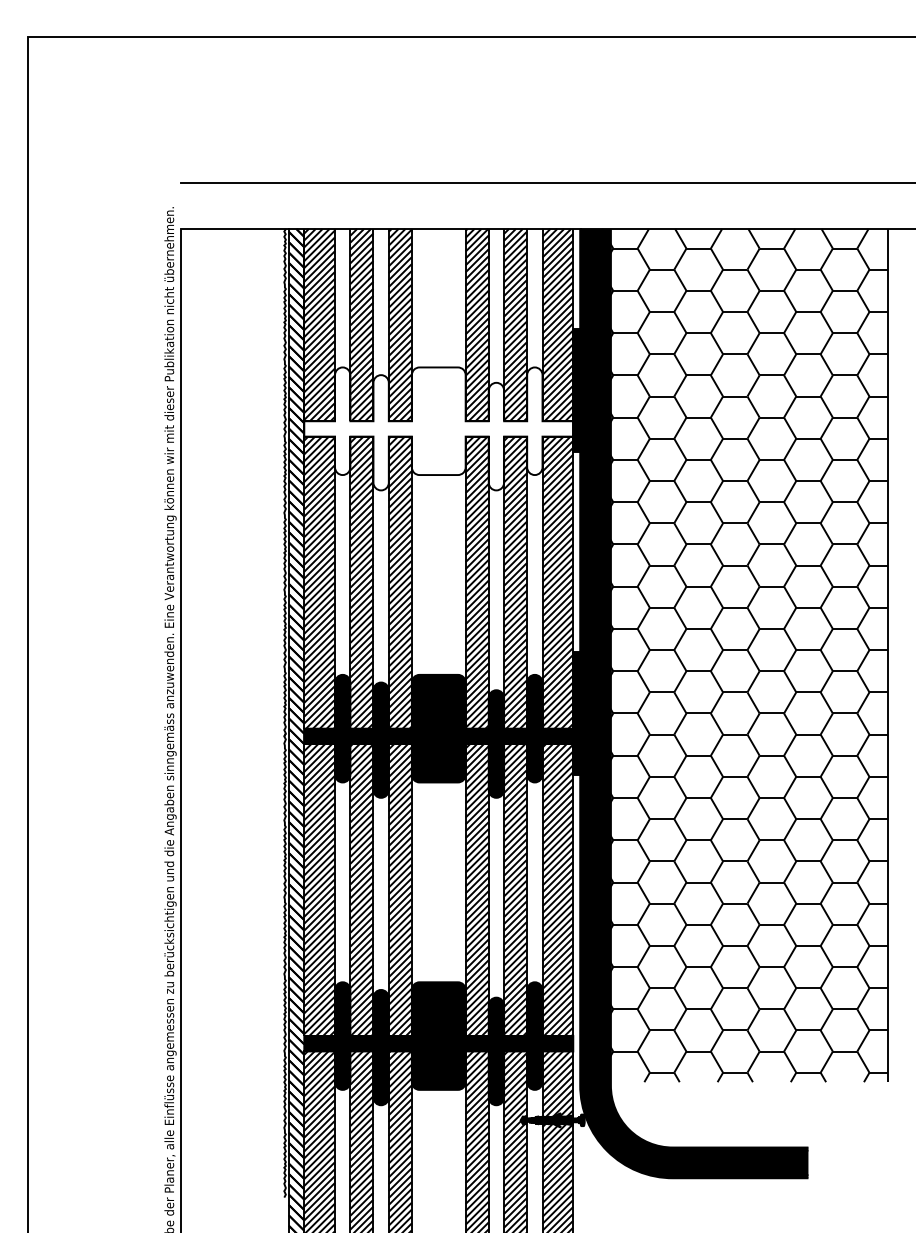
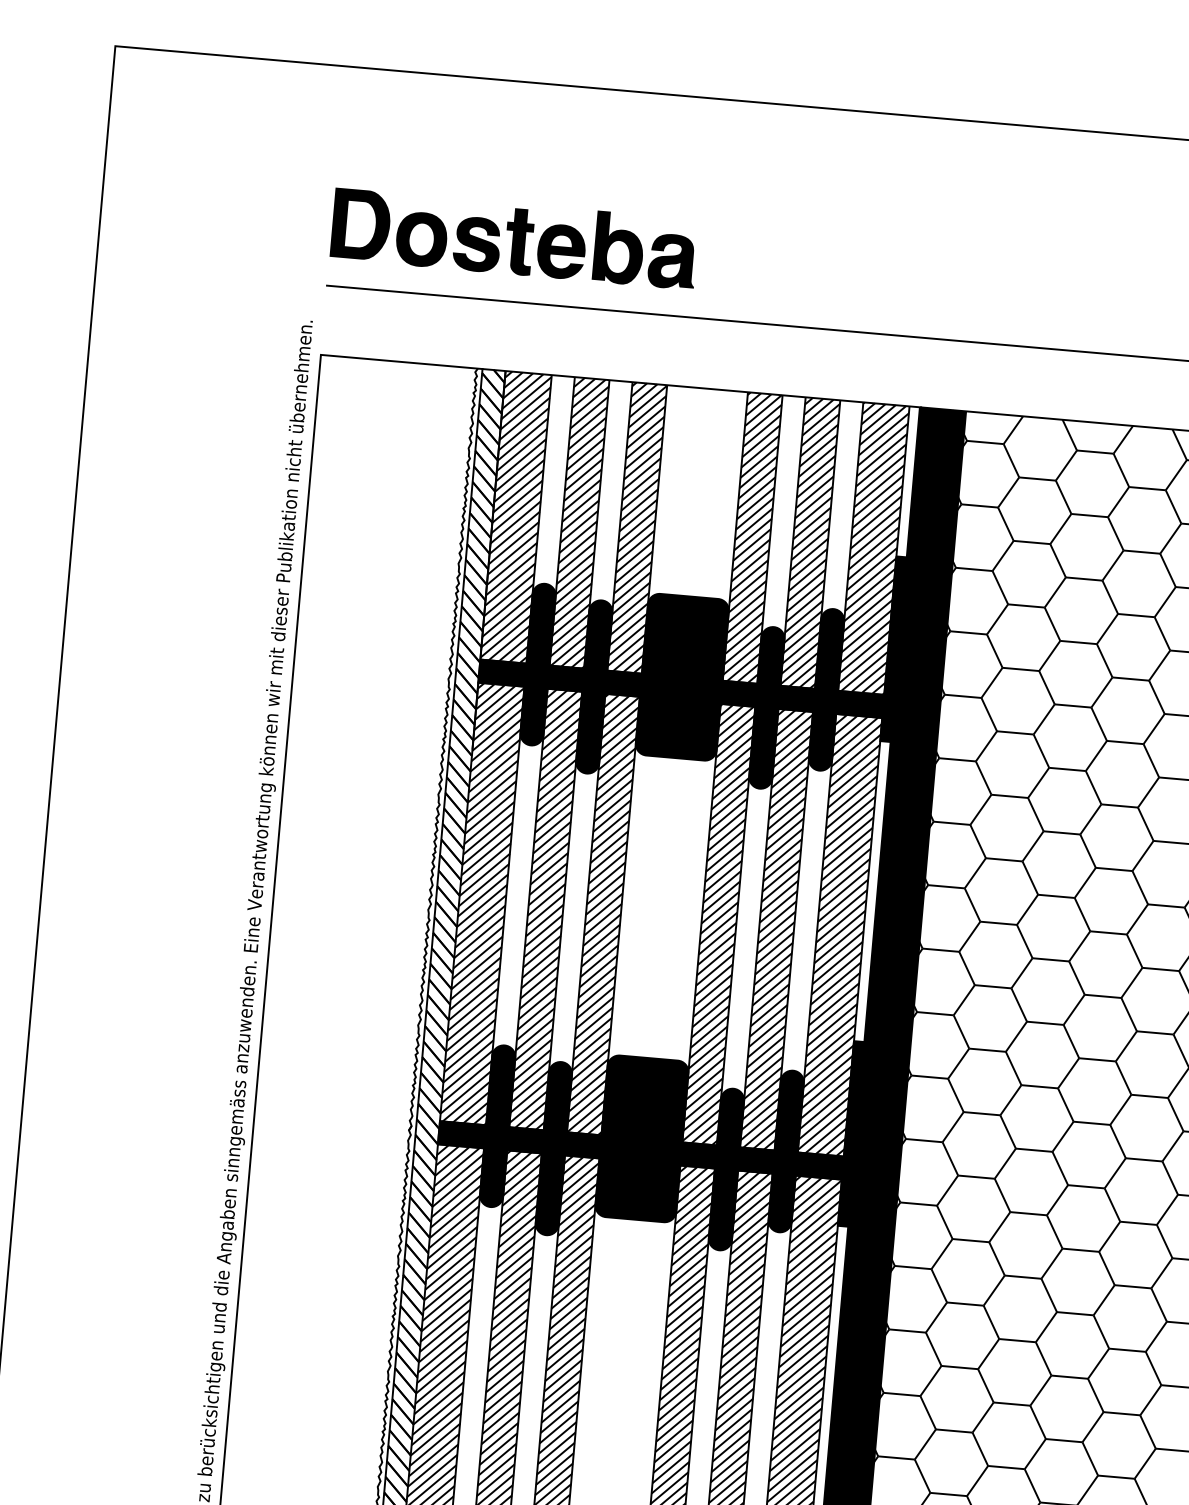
part: (302, 141) -> (514, 239), added
fill: (438, 428) -> (680, 688), added

